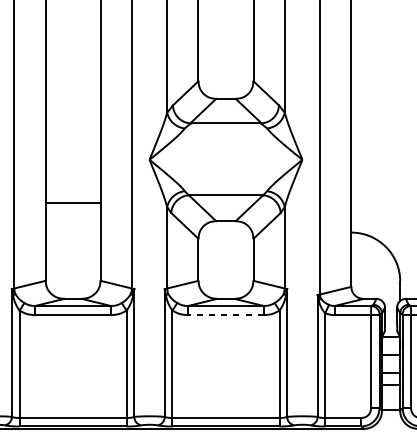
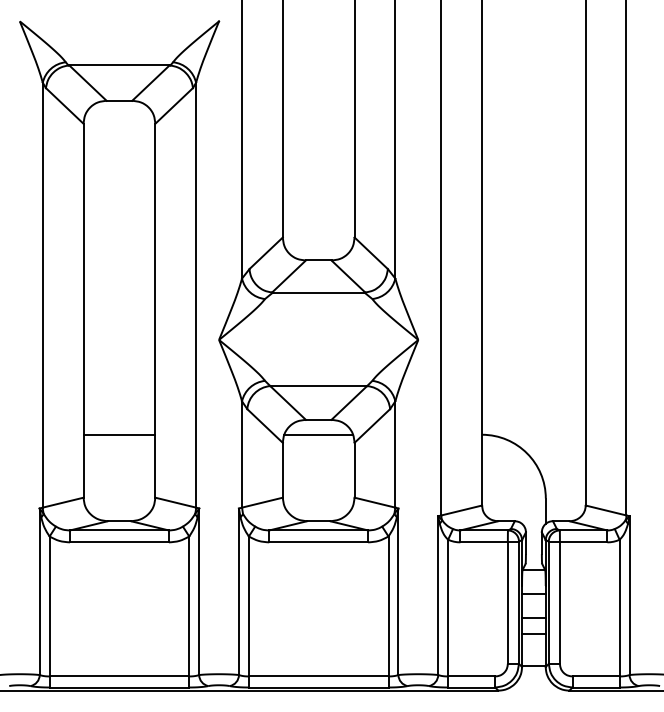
line: (73, 203) -> (119, 434), moved
line: (225, 232) -> (318, 434), added
line: (225, 315) -> (318, 542), dashed -> solid

